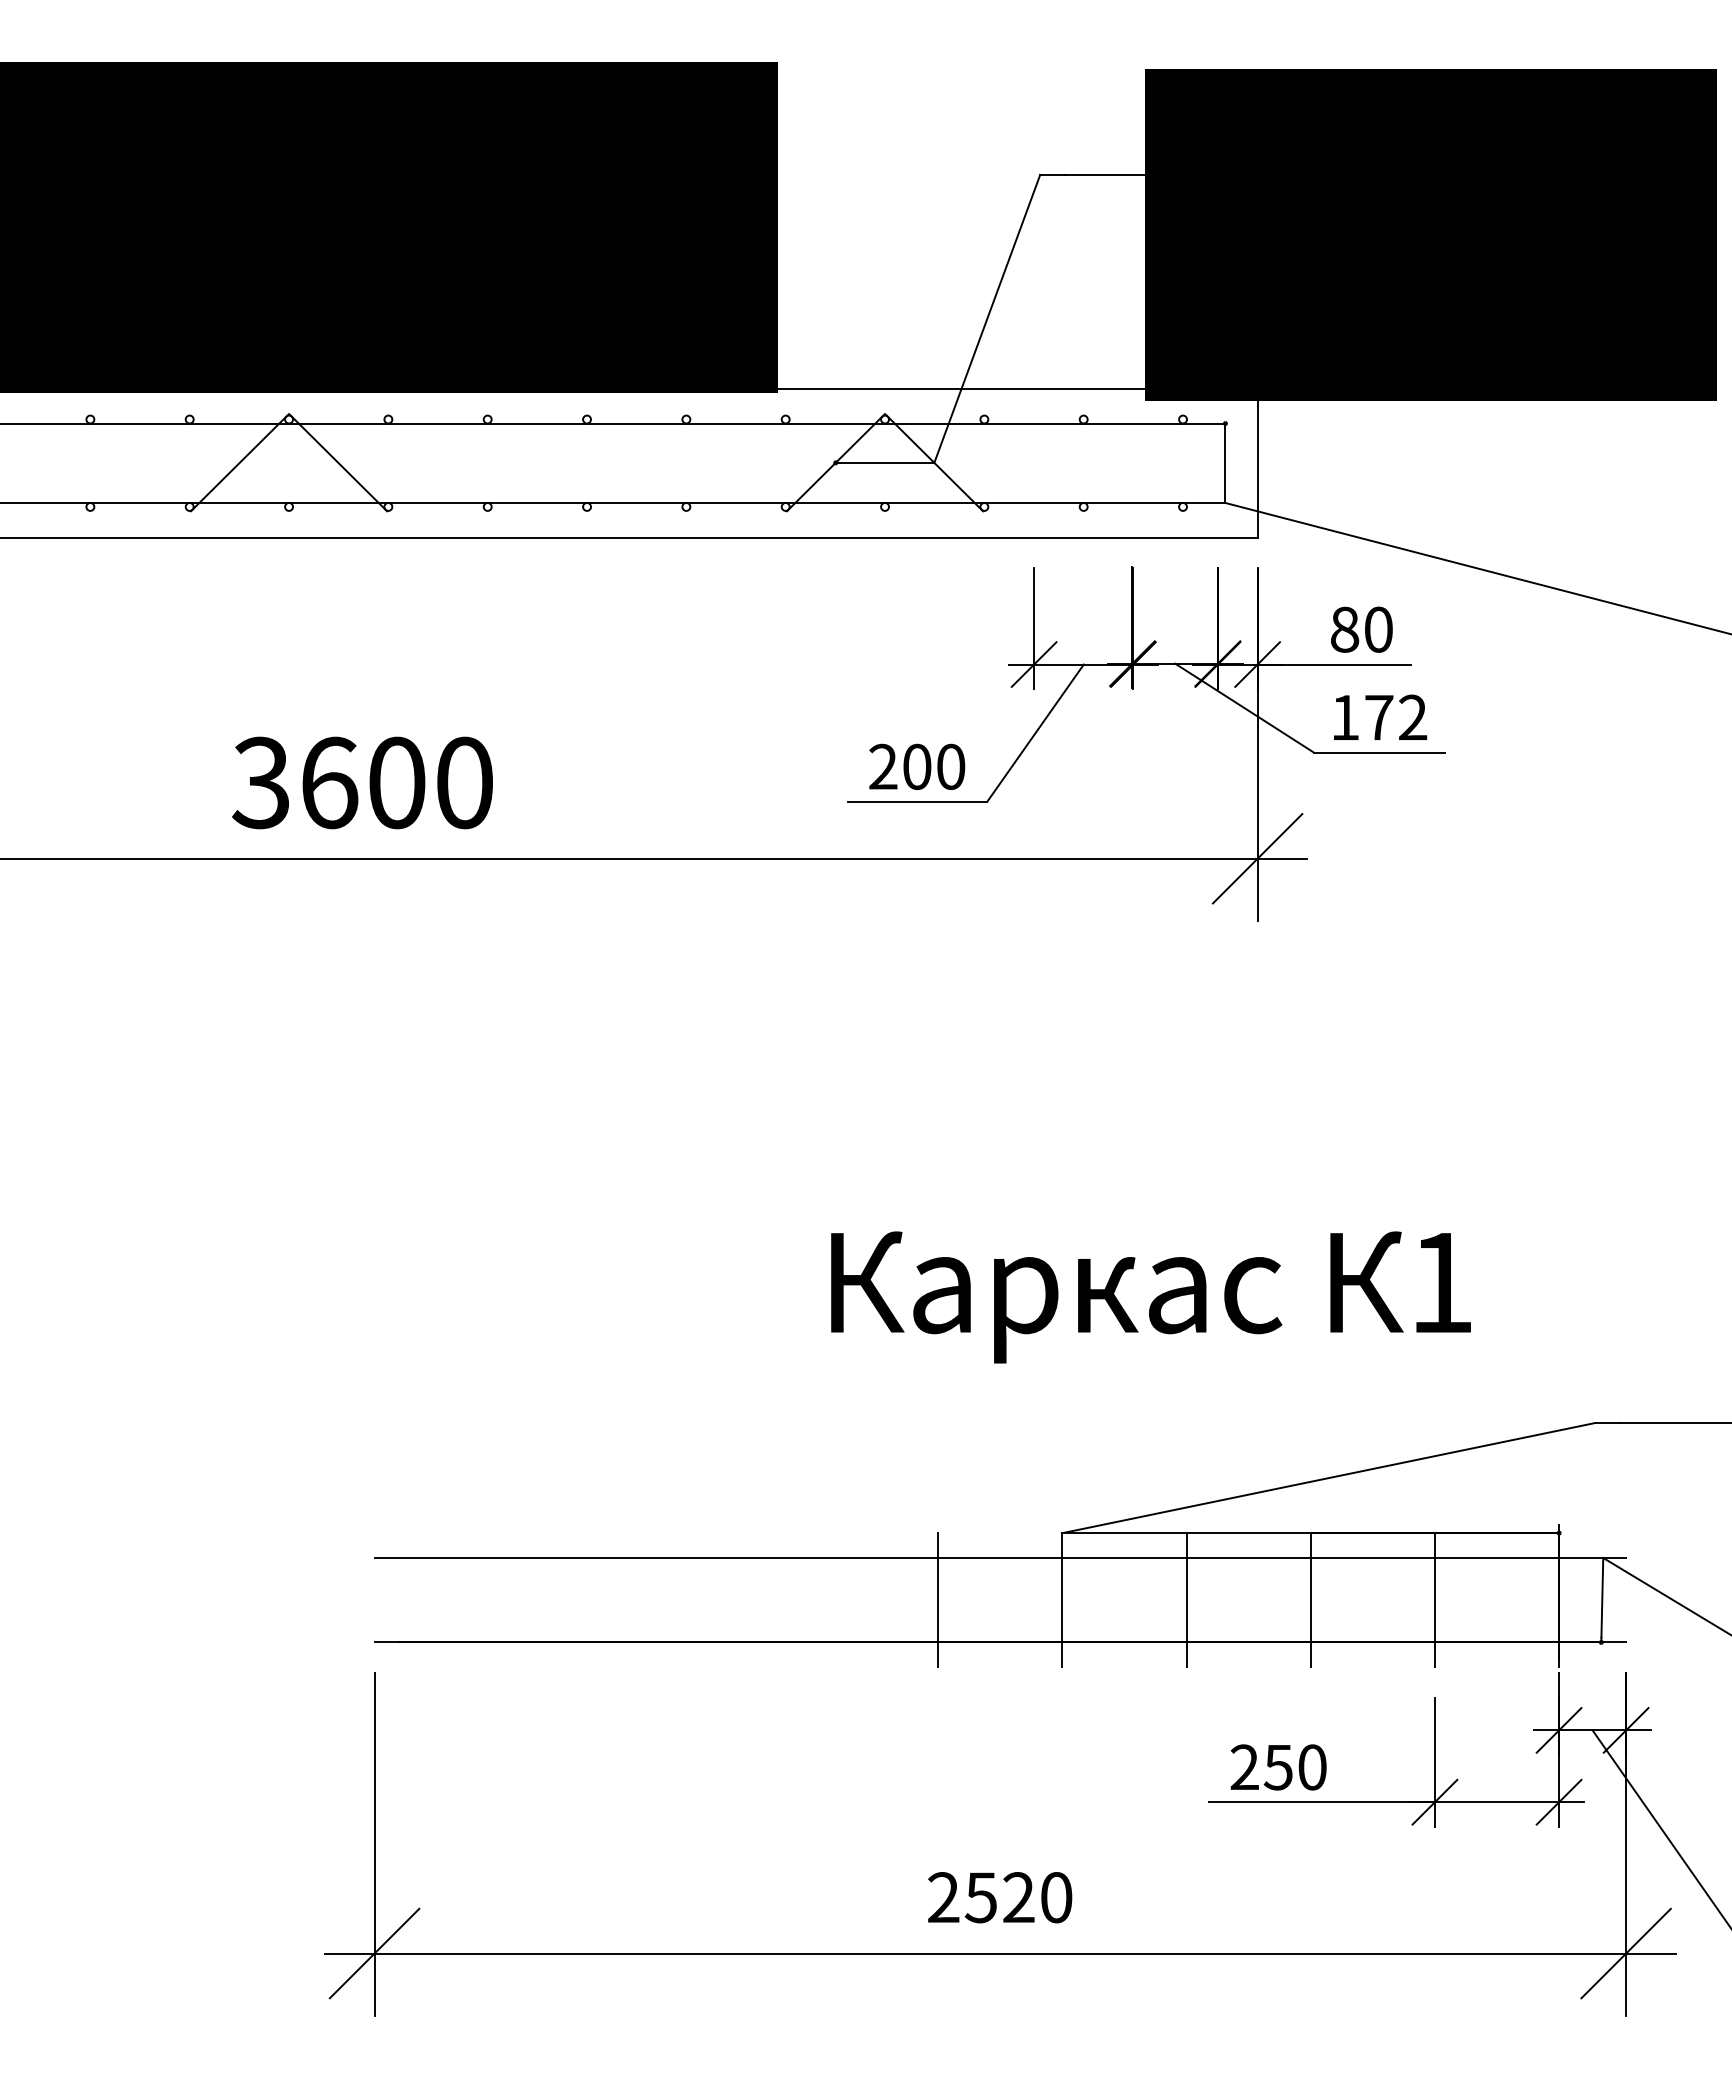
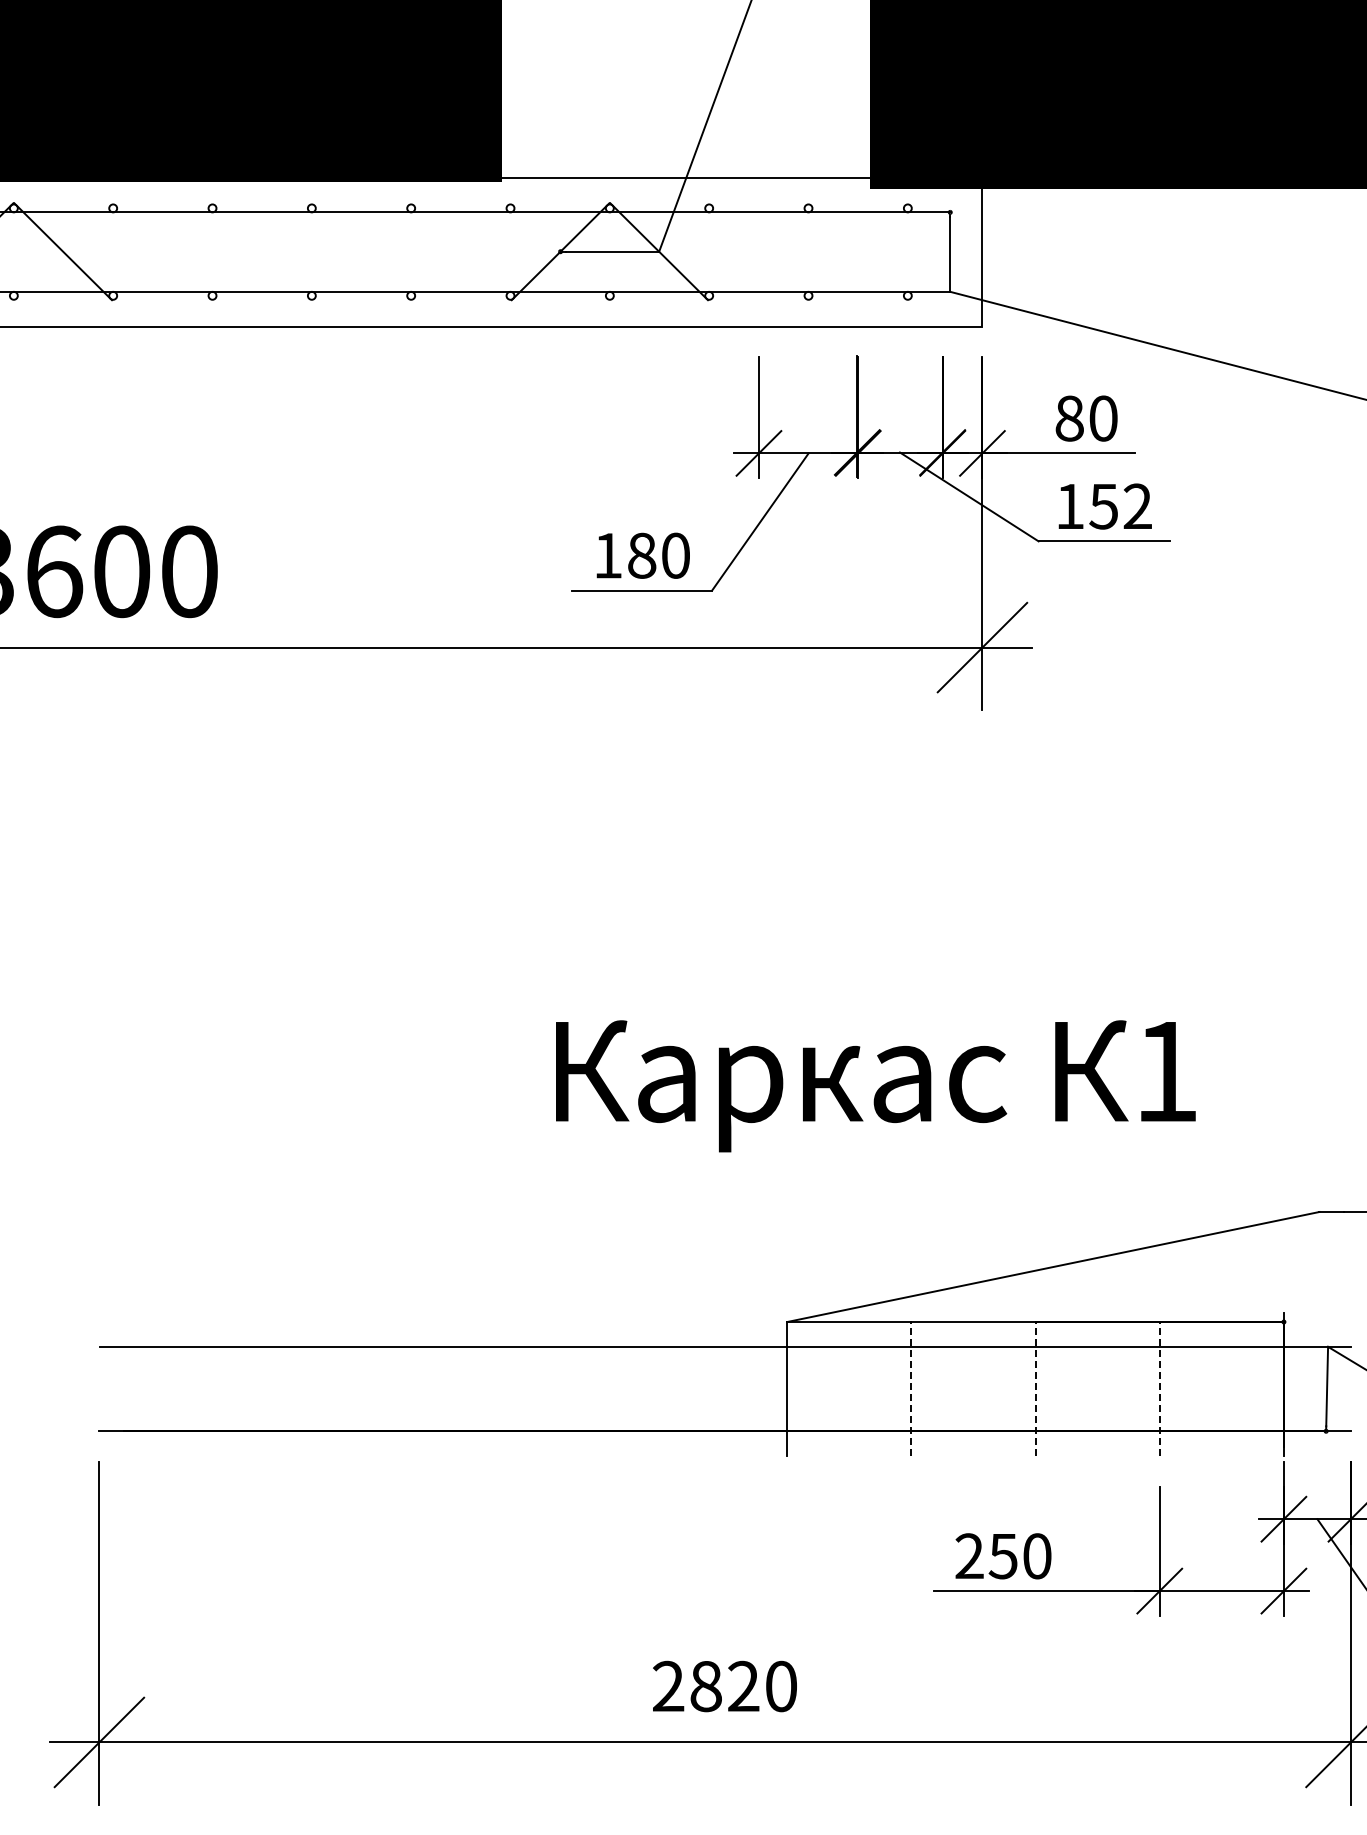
text: (1378, 717) -> (1103, 506), 172 -> 152
text: (900, 766) -> (625, 555), 200 -> 180
line: (1186, 1599) -> (911, 1388), solid -> dashed
line: (1310, 1599) -> (1035, 1388), solid -> dashed
line: (1434, 1599) -> (1159, 1388), solid -> dashed
line: (938, 1600) -> (663, 1389), removed
text: (980, 1897) -> (705, 1686), 2520 -> 2820

